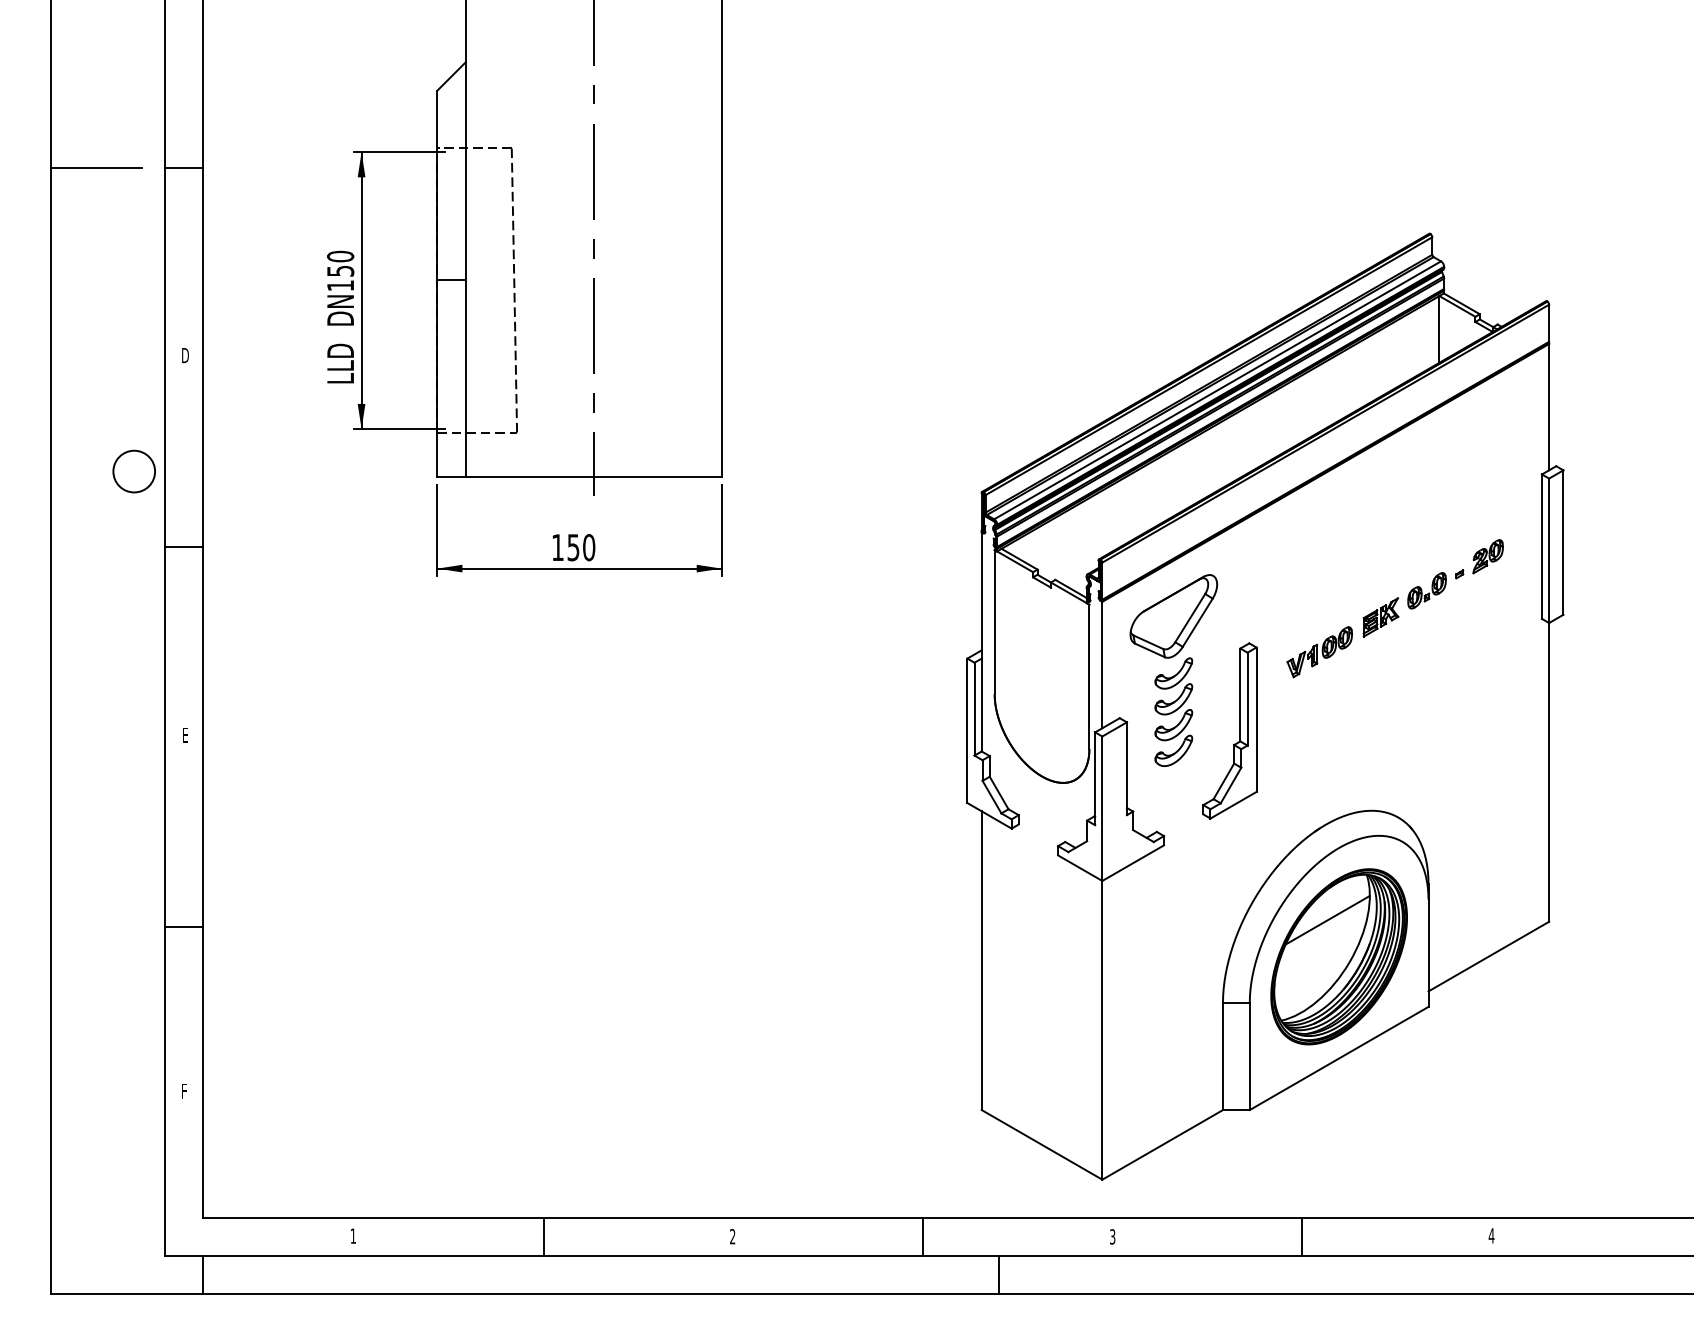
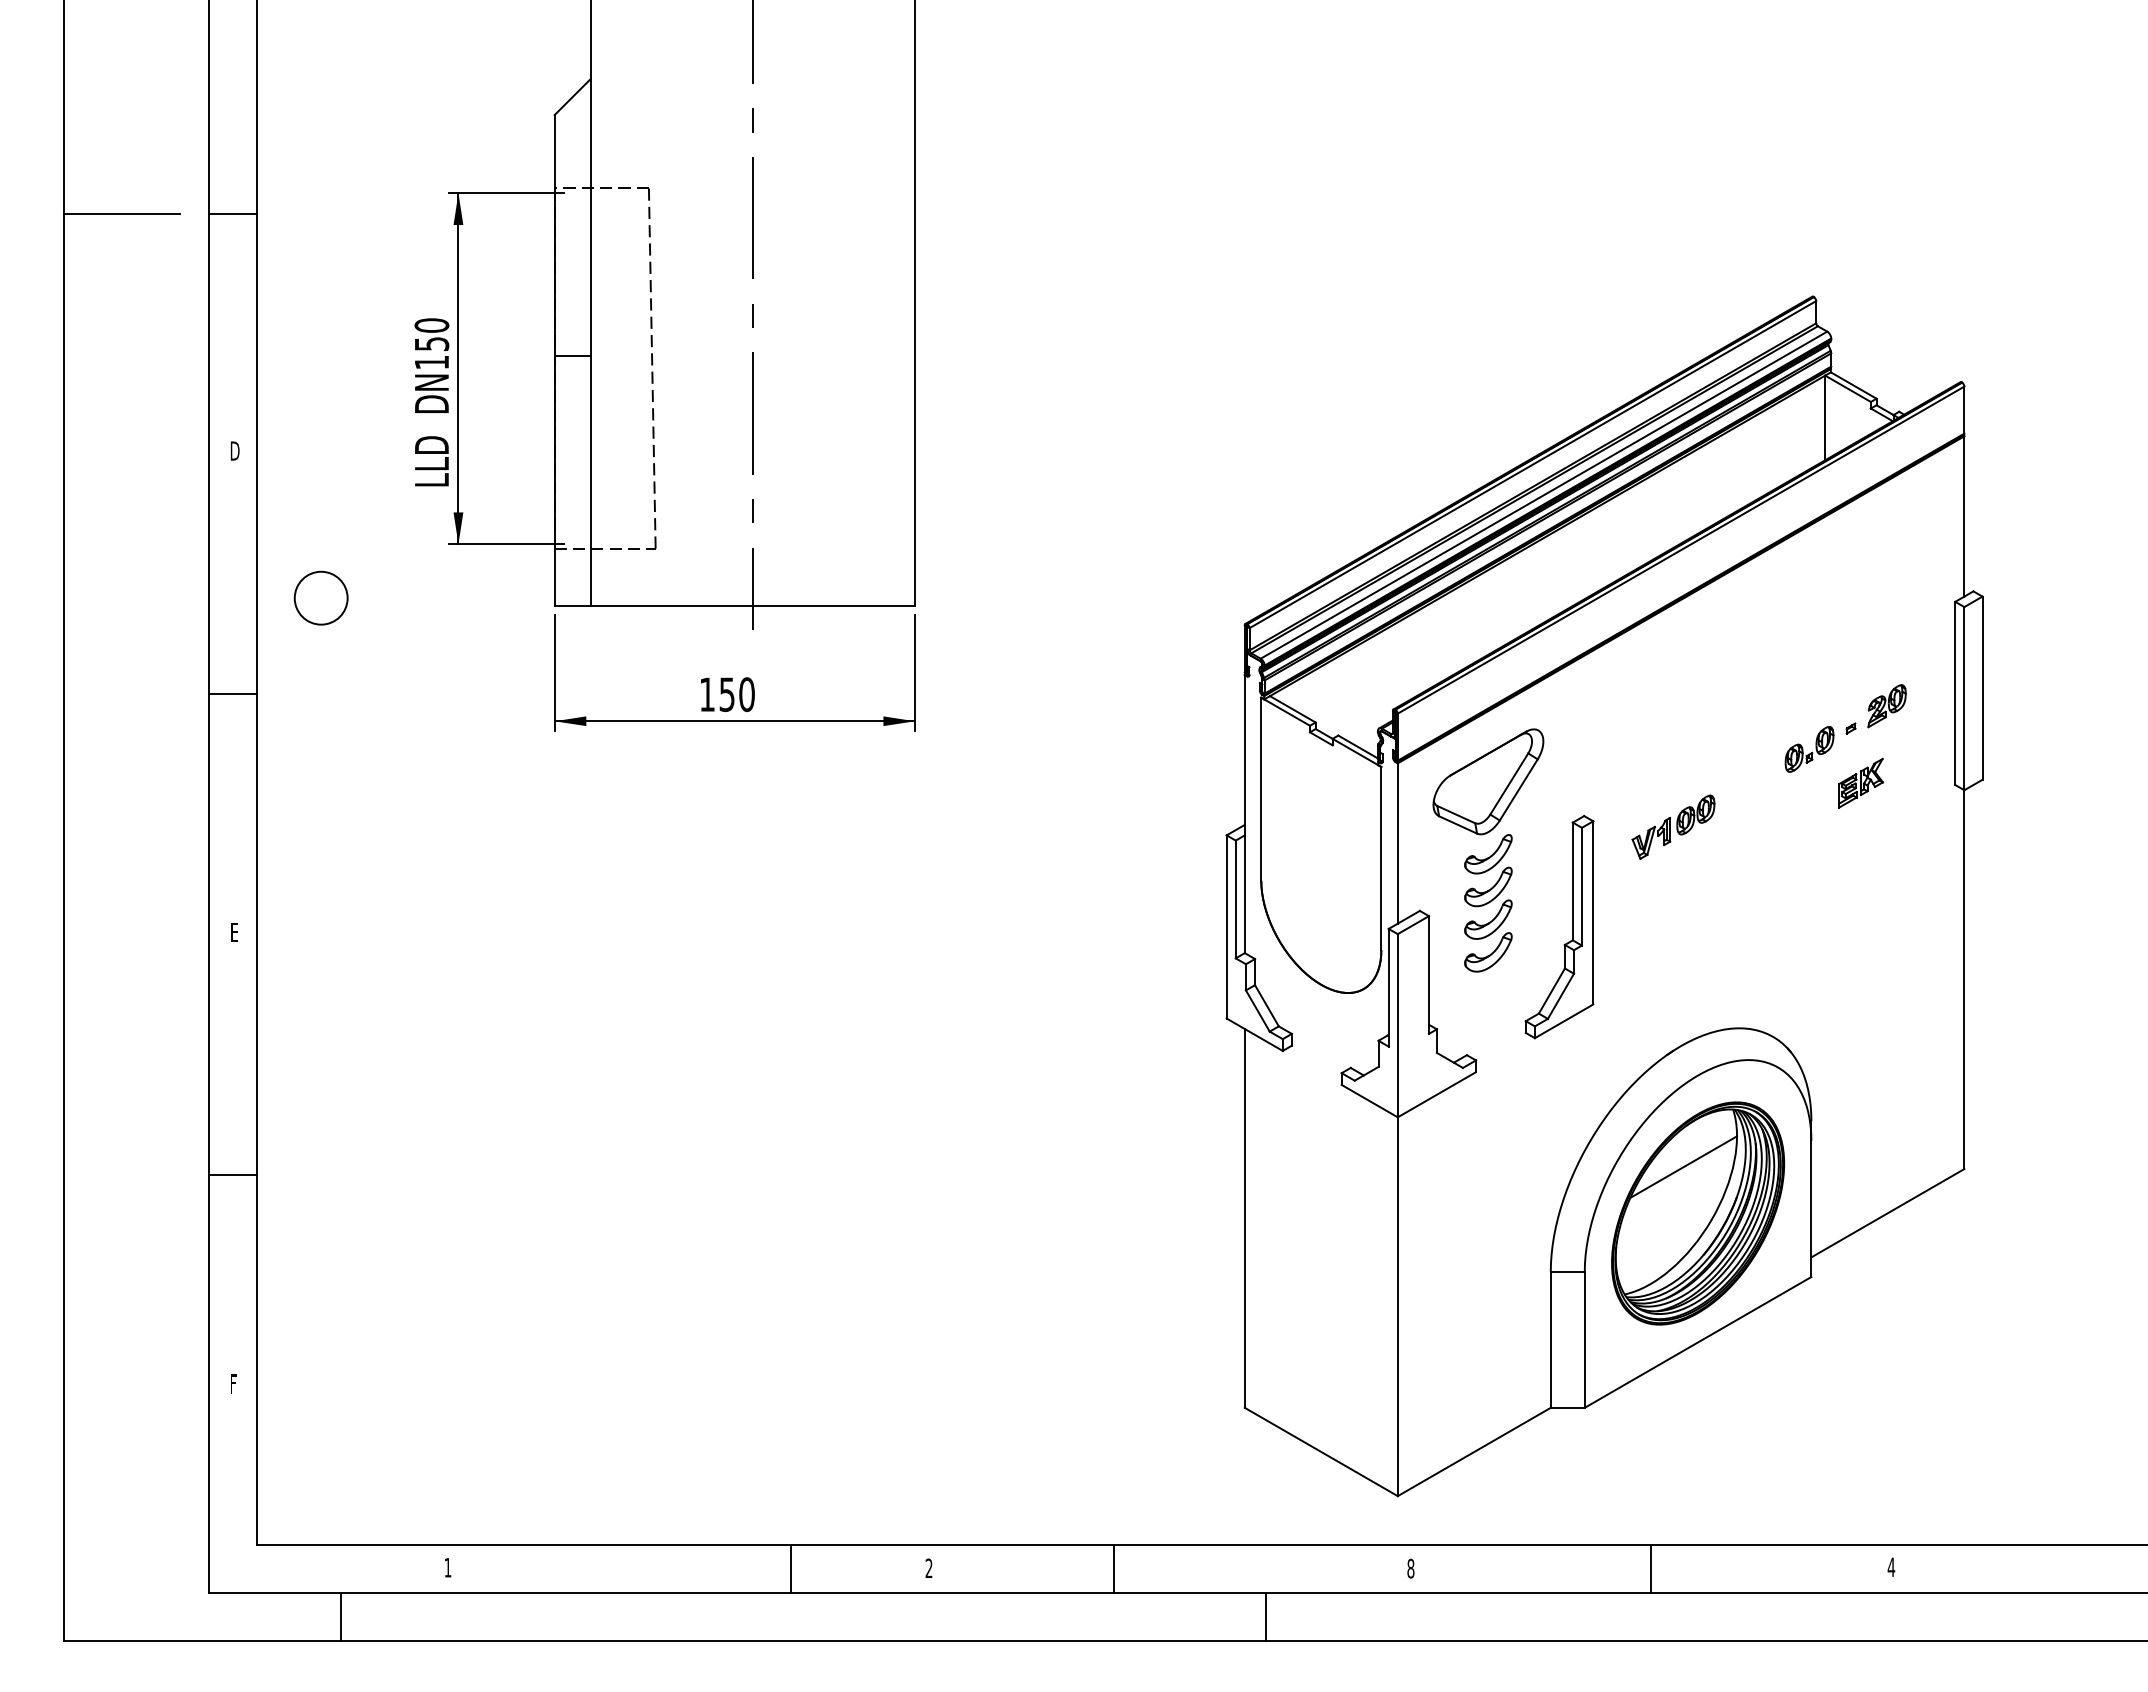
circle: (133, 471) -> (320, 597), moved
part: (1380, 616) -> (1860, 782), moved
text: (1112, 1236) -> (1410, 1568), 3 -> 8
line: (543, 1237) -> (791, 1569), moved
line: (923, 1237) -> (1114, 1569), moved
line: (202, 1275) -> (340, 1617), moved

